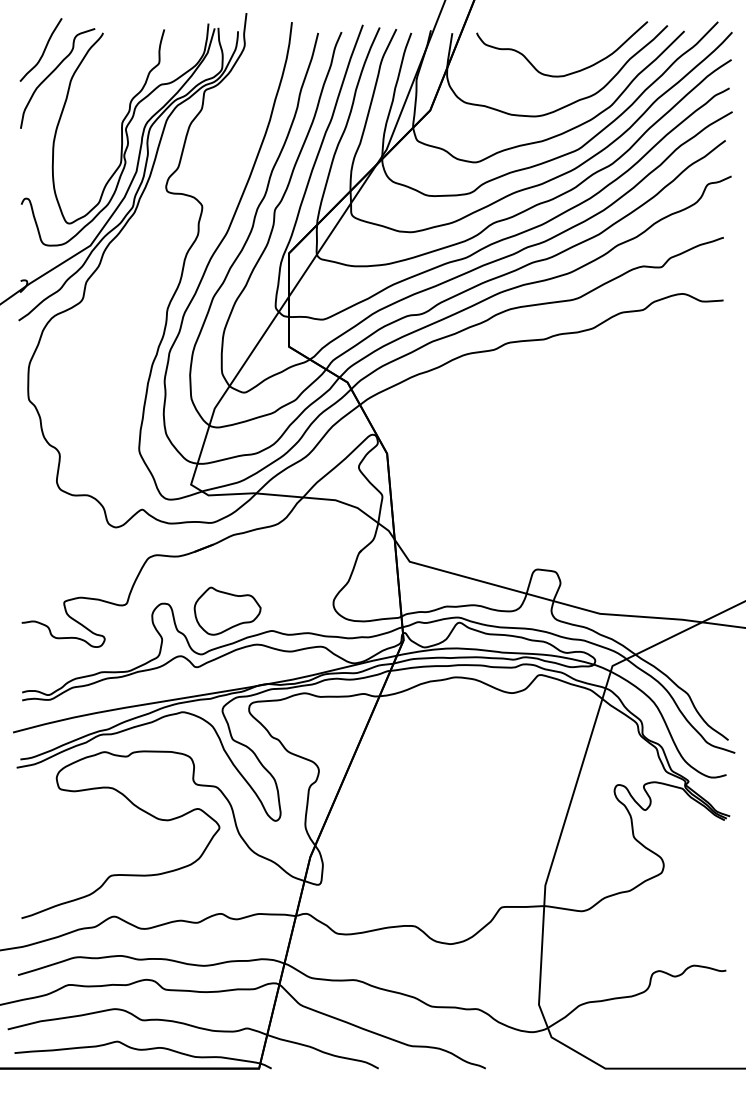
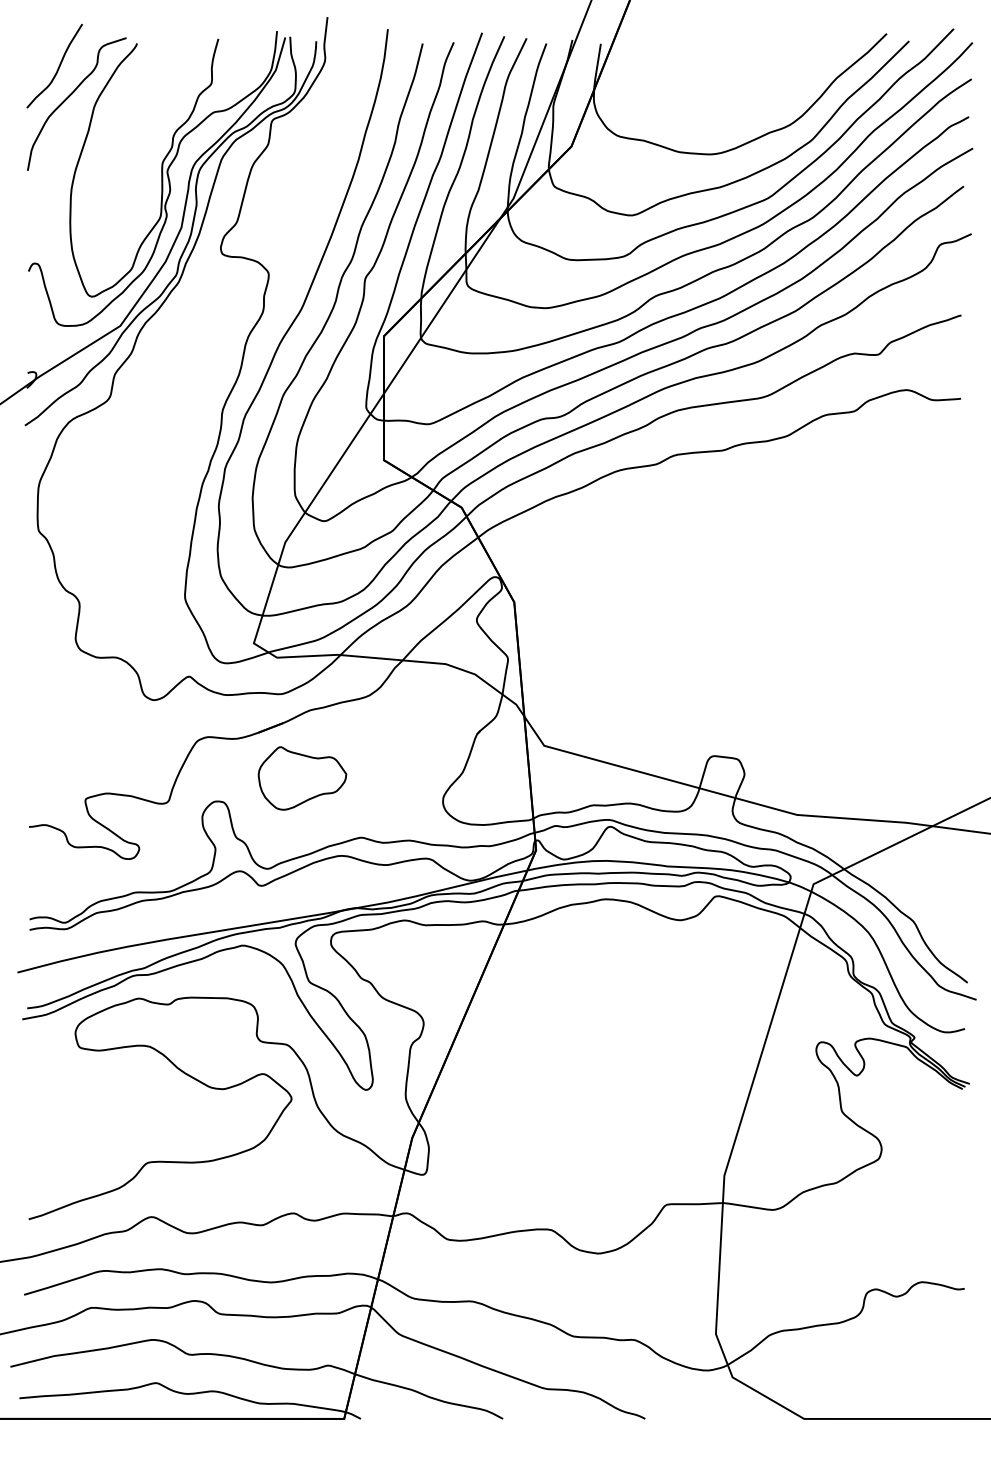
curve: (571, 72) -> (758, 96), removed
part: (227, 611) -> (302, 778), moved

